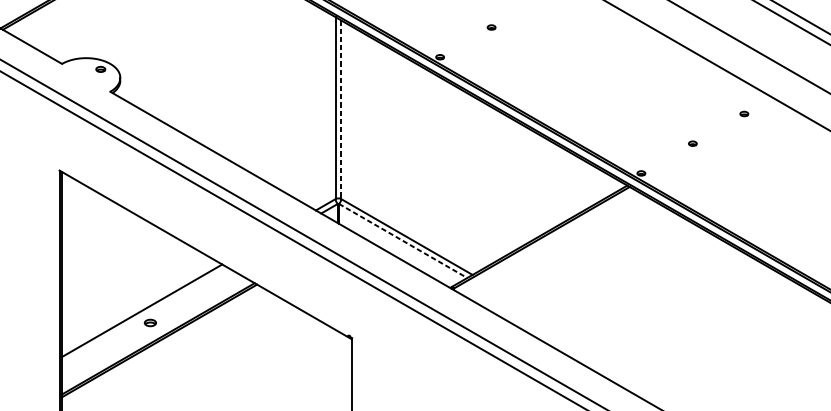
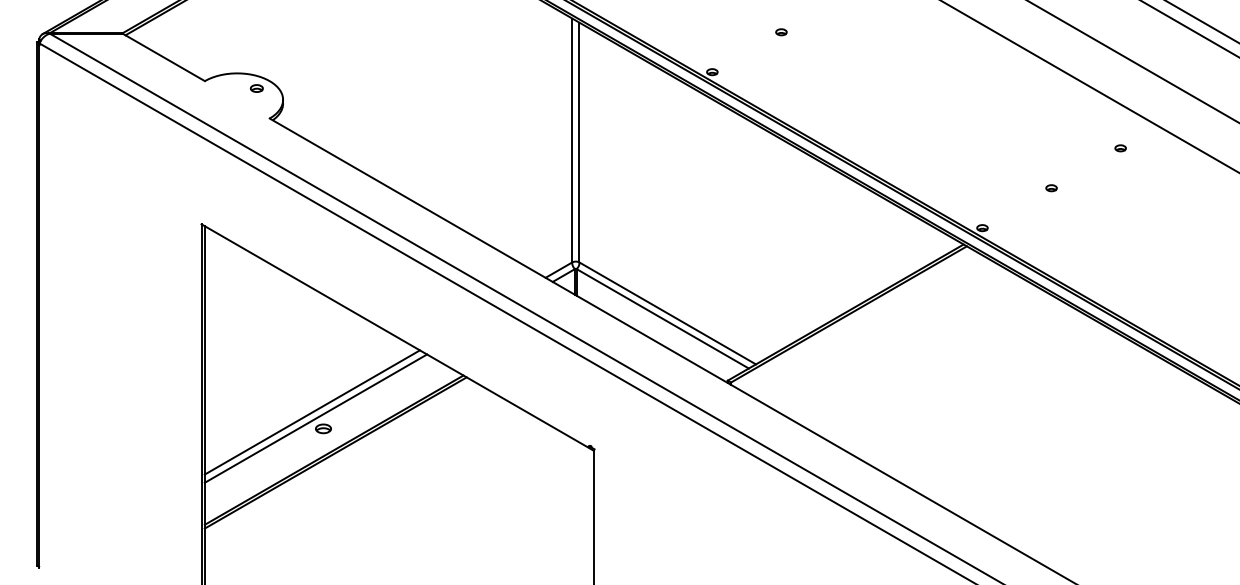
line: (341, 109) -> (579, 142), dashed -> solid
line: (403, 241) -> (663, 319), dashed -> solid
line: (144, 315) -> (315, 418), added

